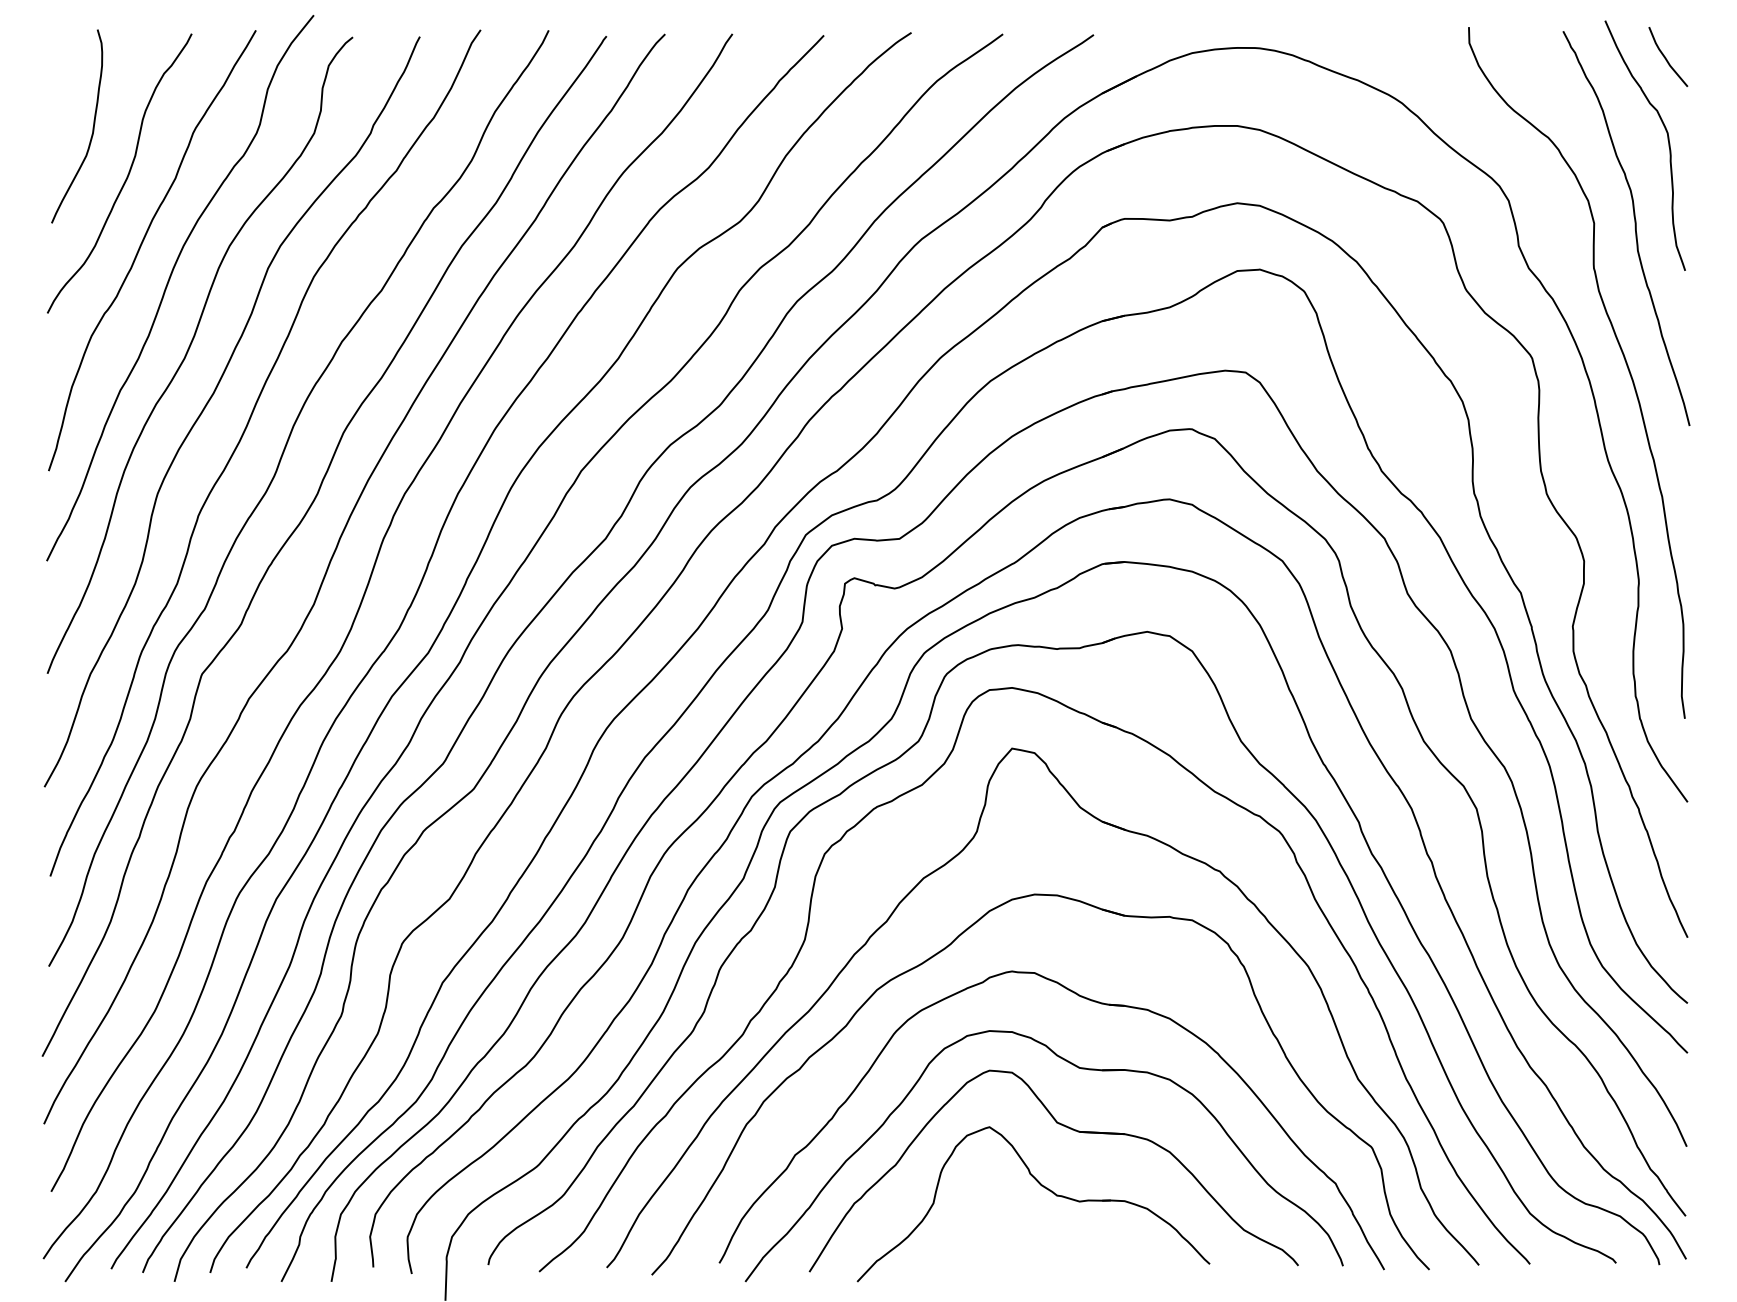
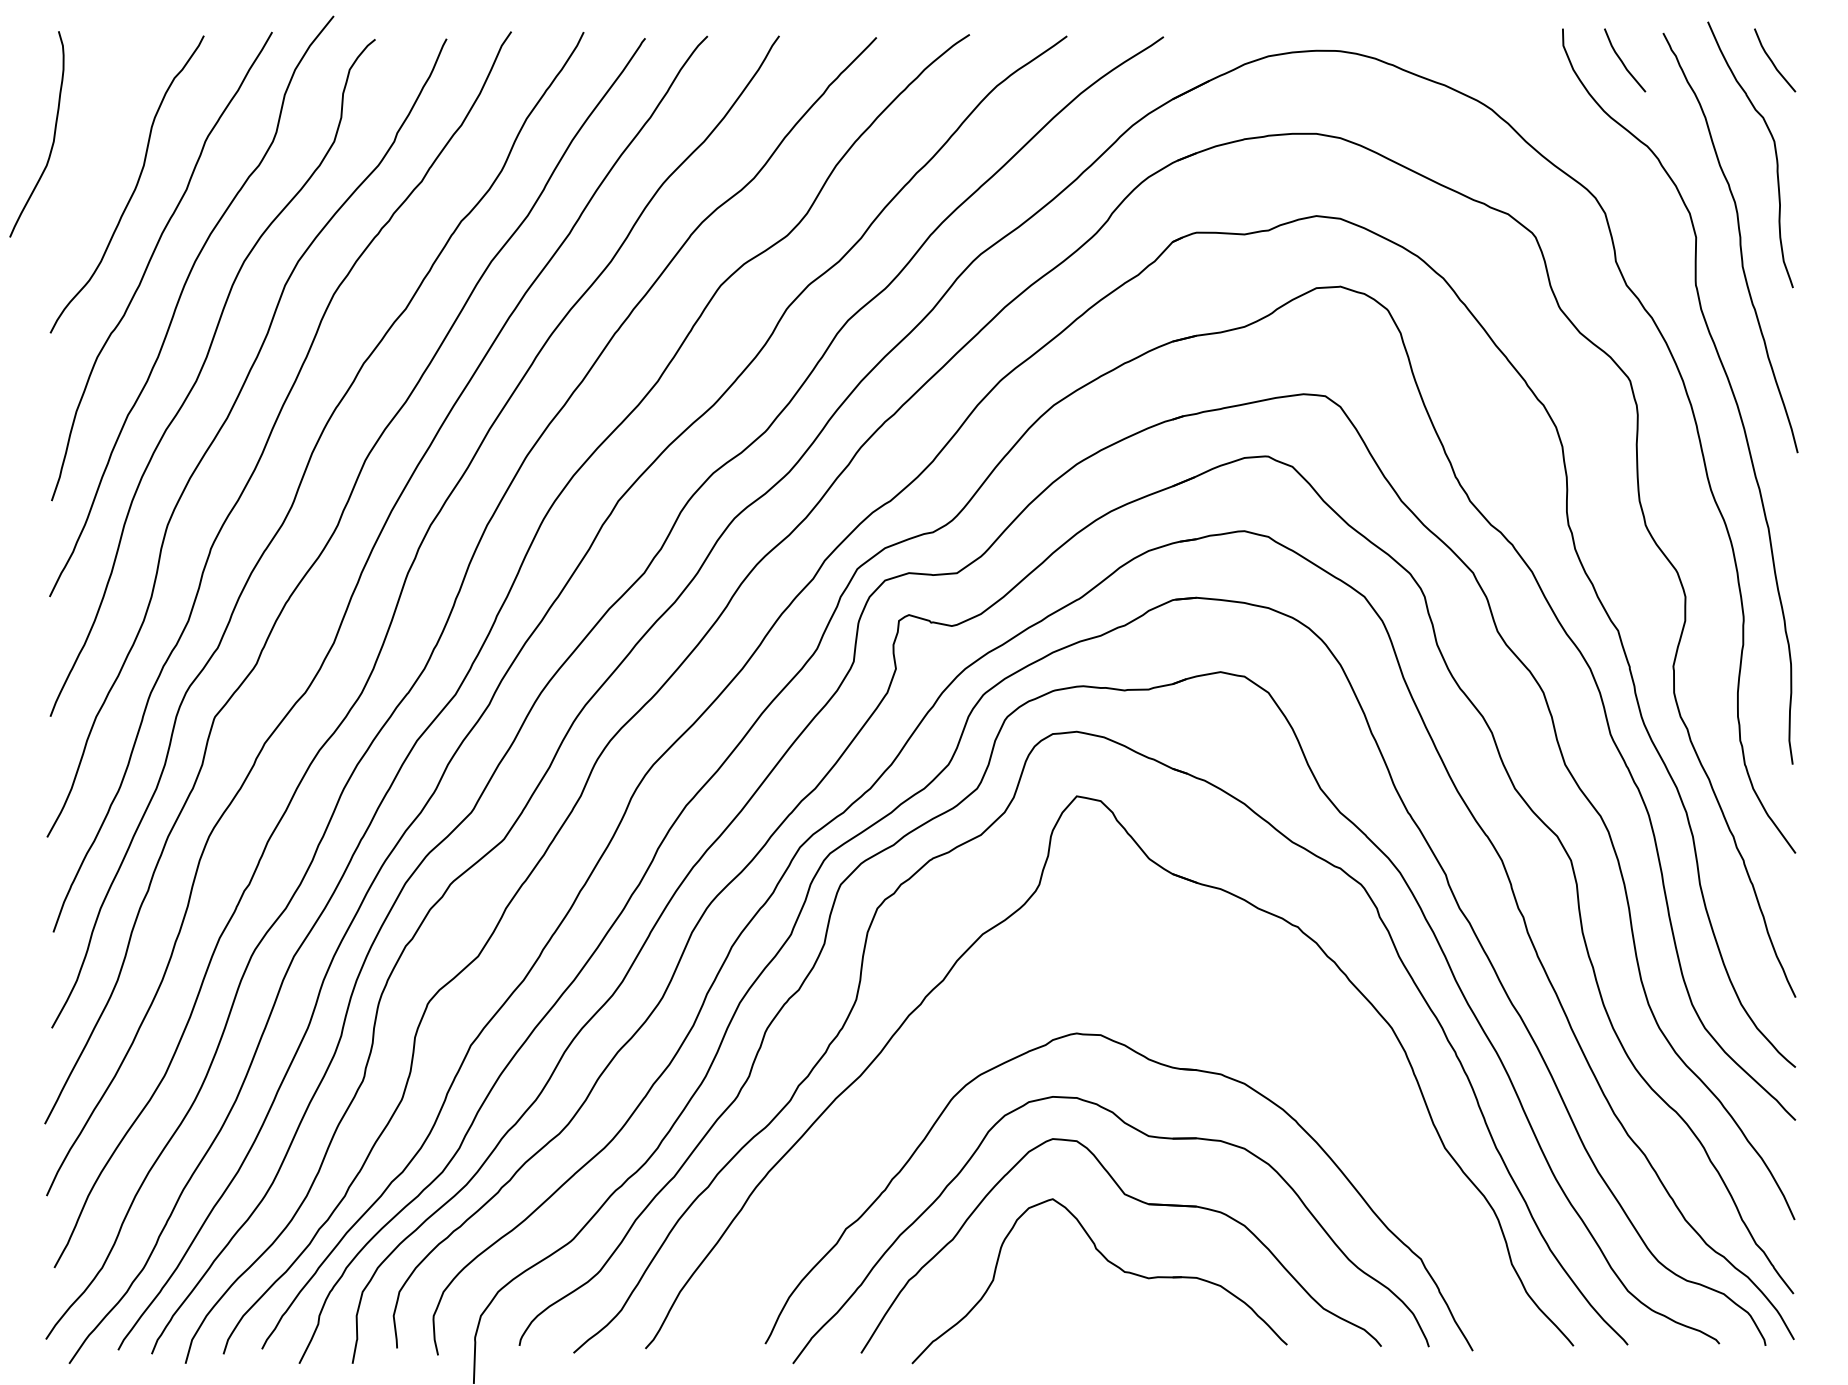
curve: (1525, 58) -> (1623, 62), added
curve: (92, 126) -> (53, 134), moved
part: (945, 949) -> (1005, 1010), removed

